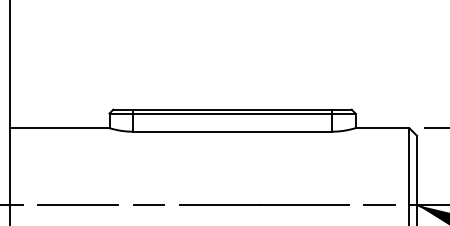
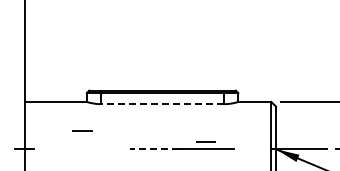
line: (232, 132) -> (162, 104), solid -> dashed
line: (149, 203) -> (82, 130), moved
line: (378, 203) -> (205, 141), moved
line: (77, 205) -> (67, 149), removed
line: (219, 205) -> (154, 149), solid -> dashed

